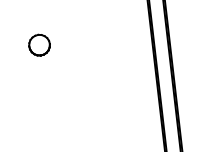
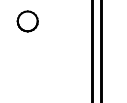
part: (39, 45) -> (27, 21), size x1.67

